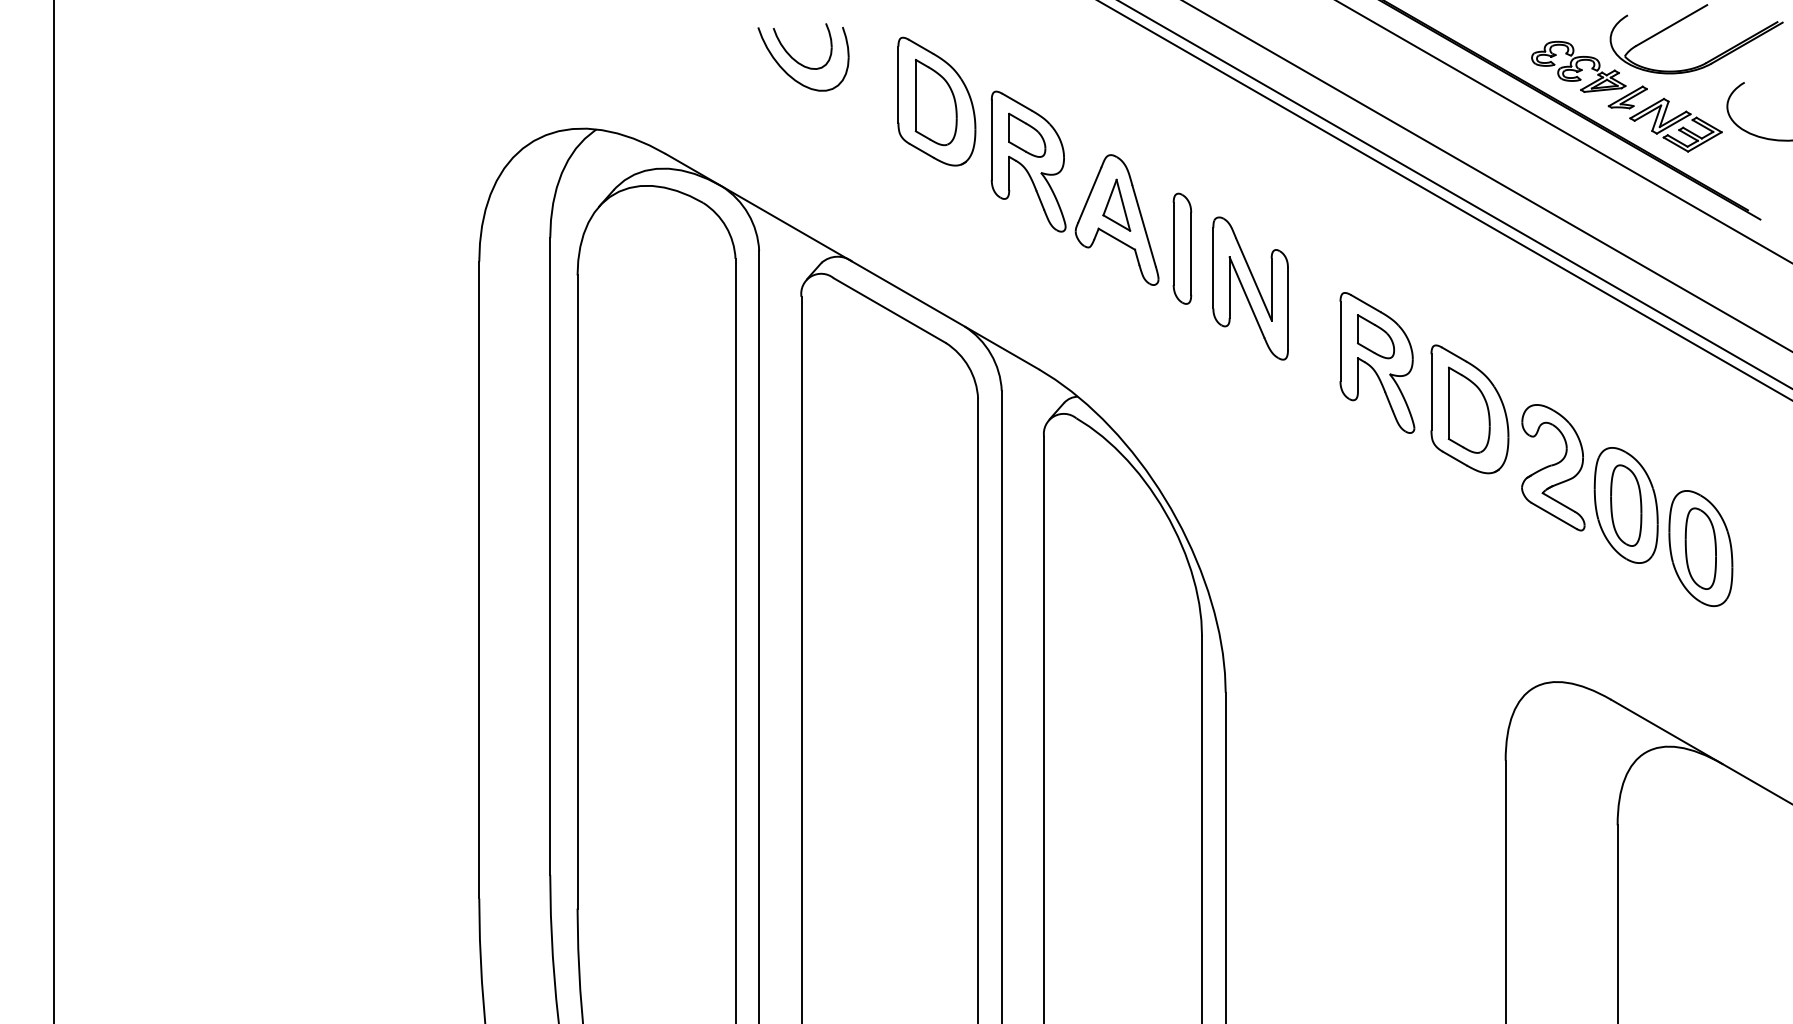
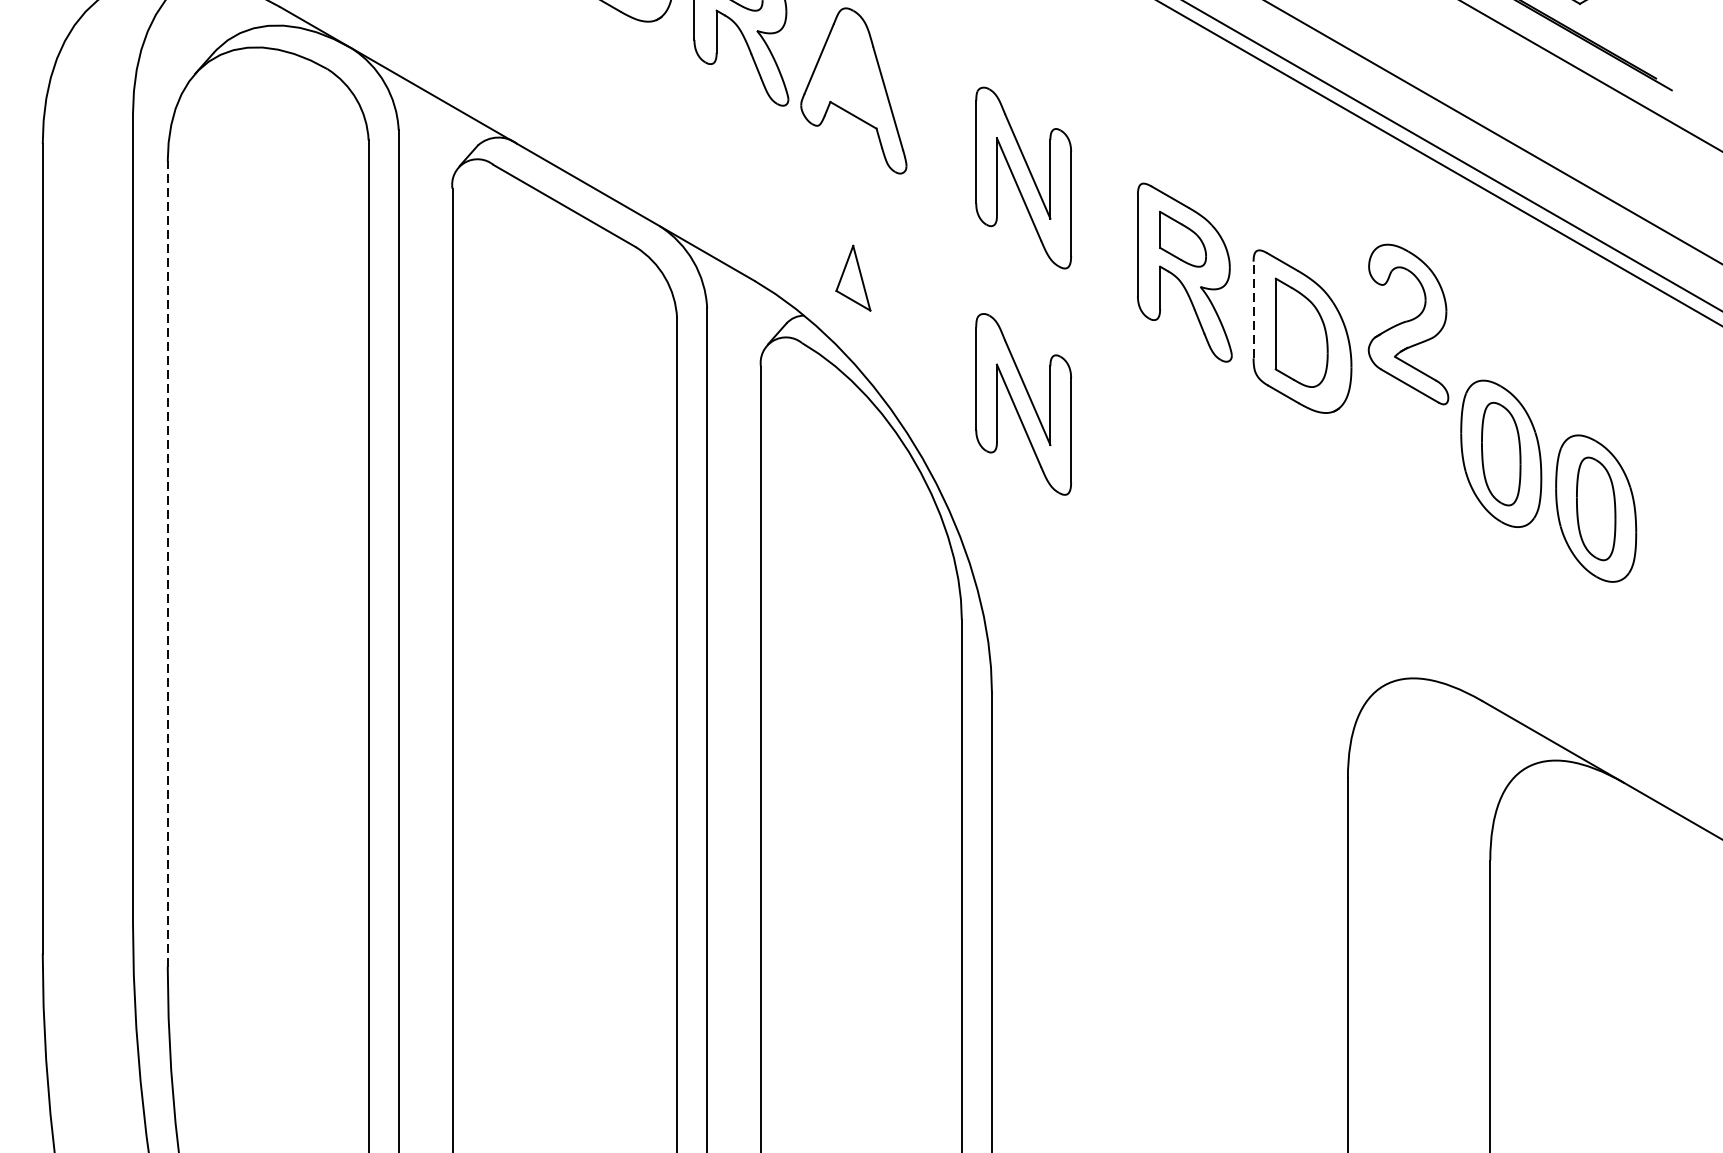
part: (1116, 204) -> (853, 277), moved
part: (1182, 248) -> (936, 127), removed
line: (1431, 391) -> (1253, 308), solid -> dashed
part: (1250, 466) -> (1023, 404), added
part: (1553, 467) -> (1408, 324), moved
line: (577, 592) -> (167, 564), solid -> dashed

